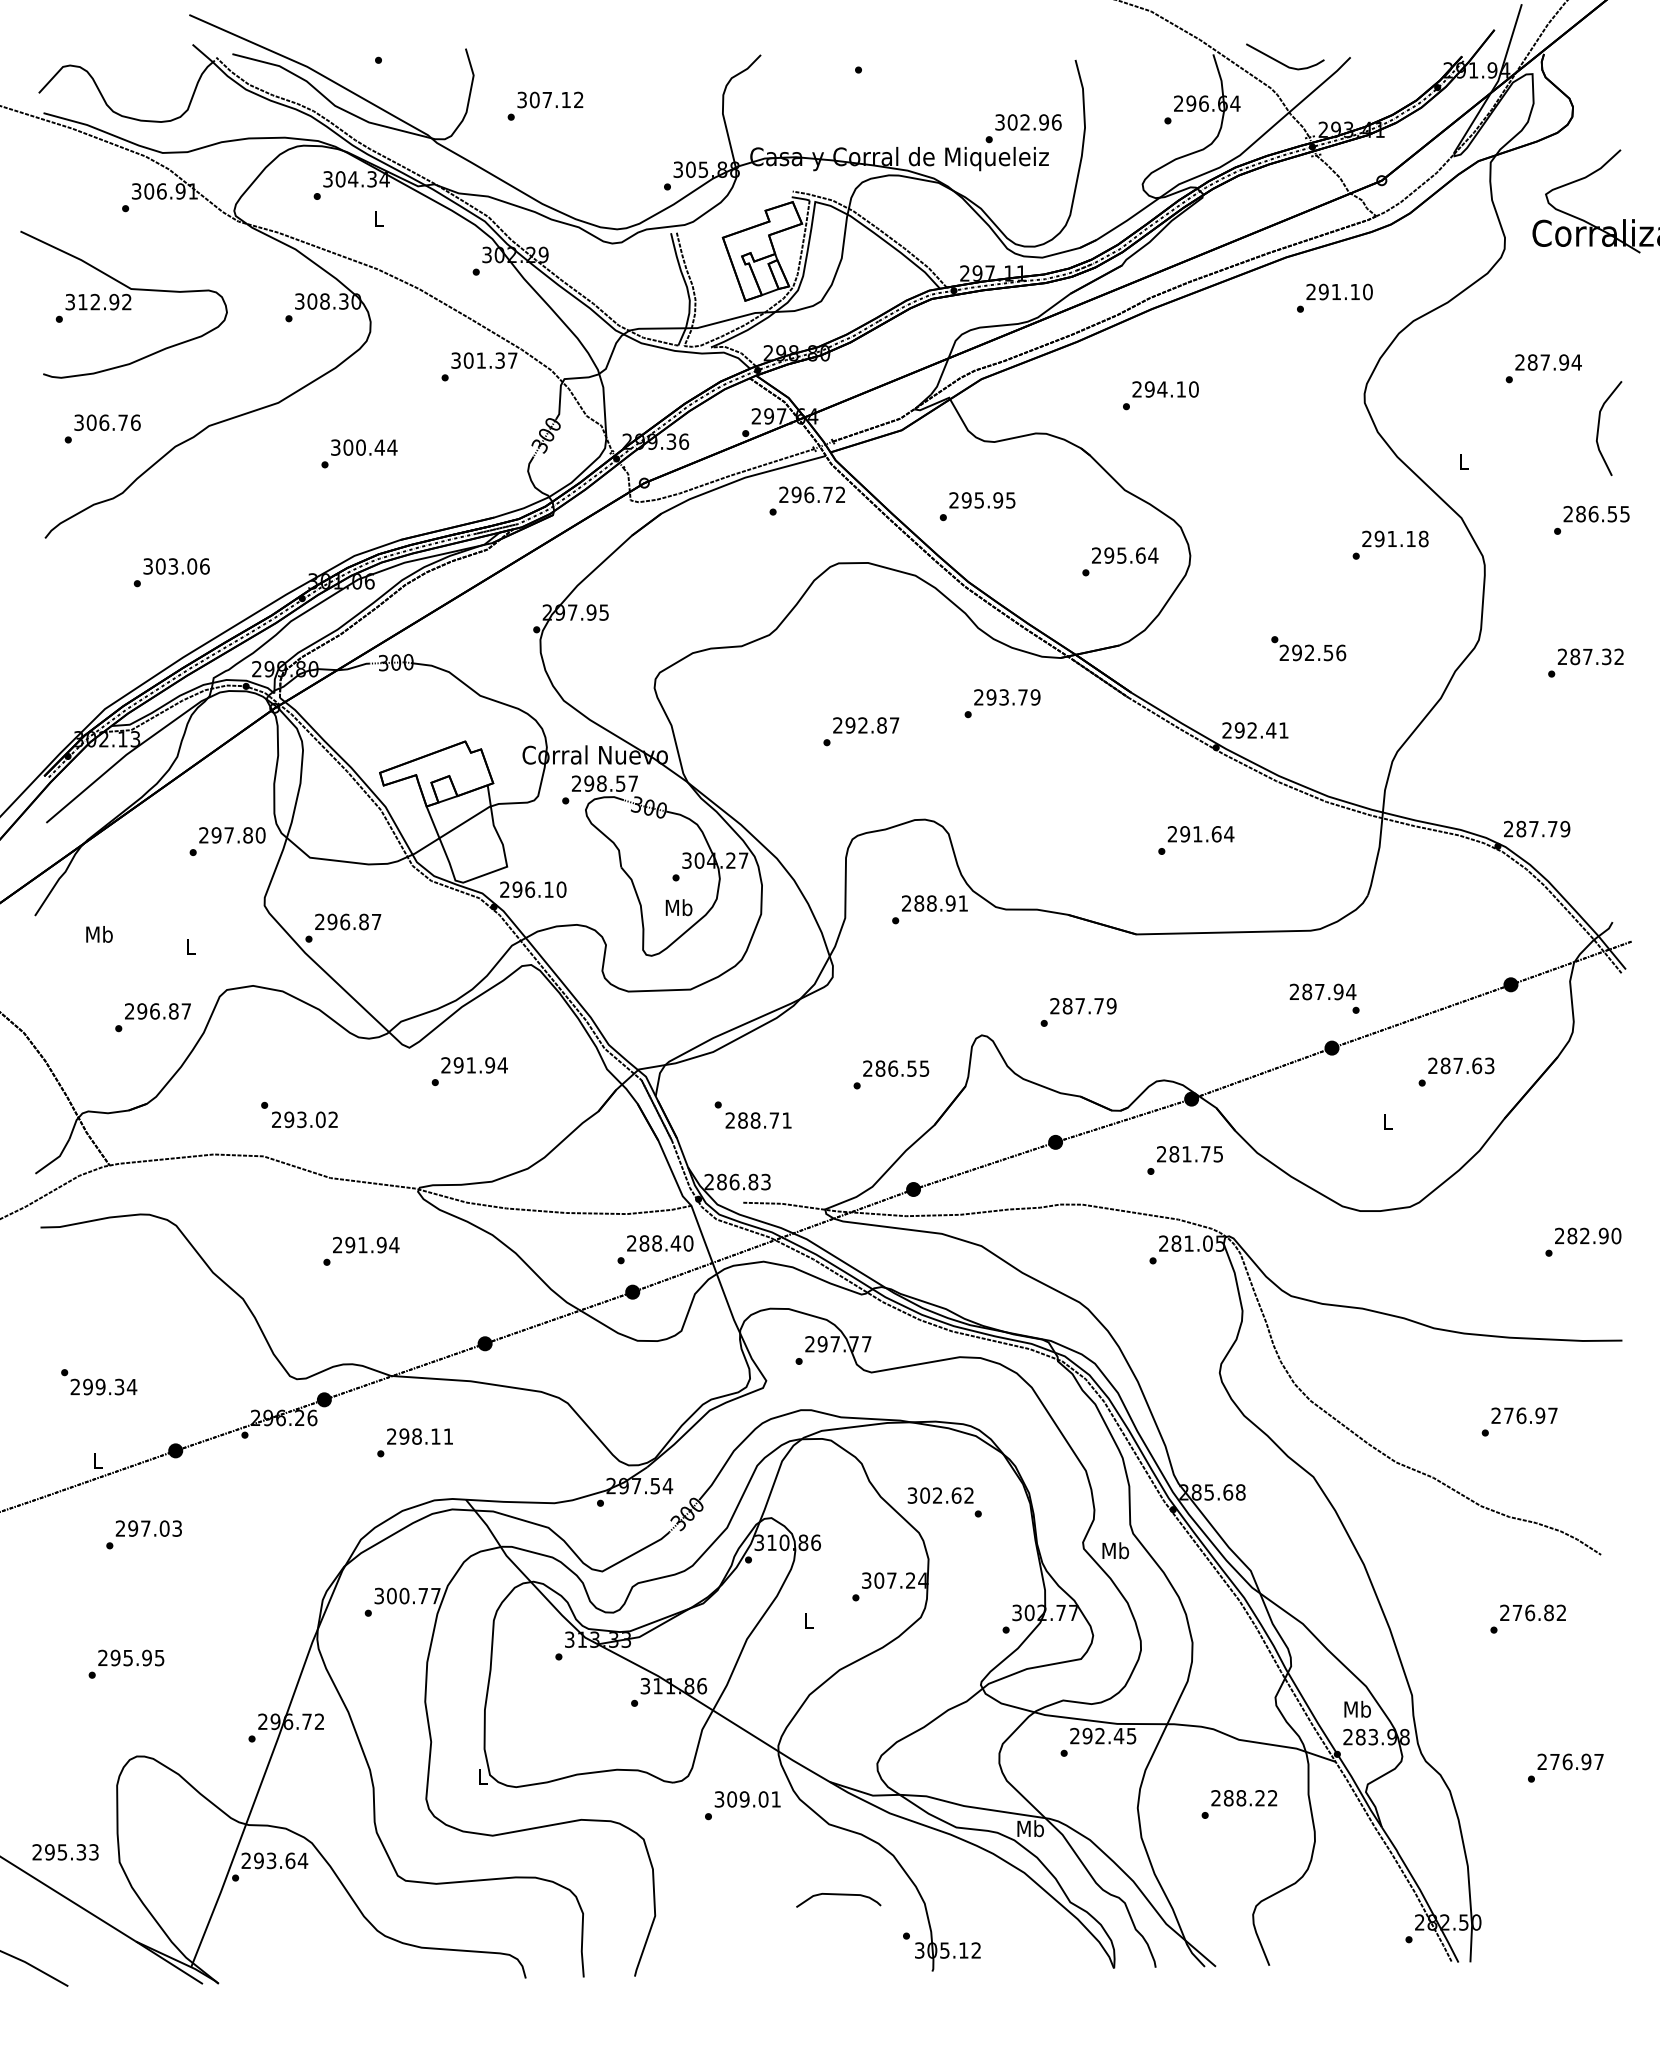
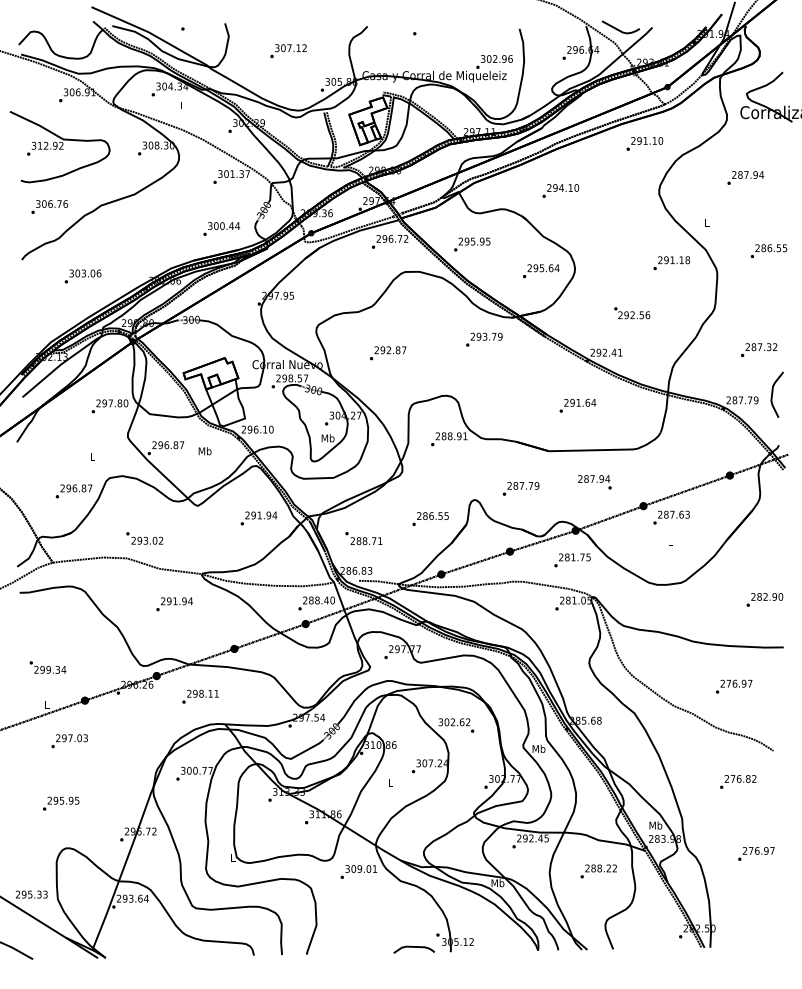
text: (545, 104) -> (288, 50), moved
curve: (1601, 425) -> (773, 393), moved
text: (359, 452) -> (221, 228), moved
text: (1586, 663) -> (759, 350), moved
text: (862, 732) -> (388, 353), moved
text: (98, 934) -> (204, 451), moved
text: (1323, 999) -> (594, 482), moved
text: (468, 1071) -> (258, 518), moved
text: (1456, 1071) -> (671, 517), moved
curve: (837, 1895) -> (413, 947), moved

